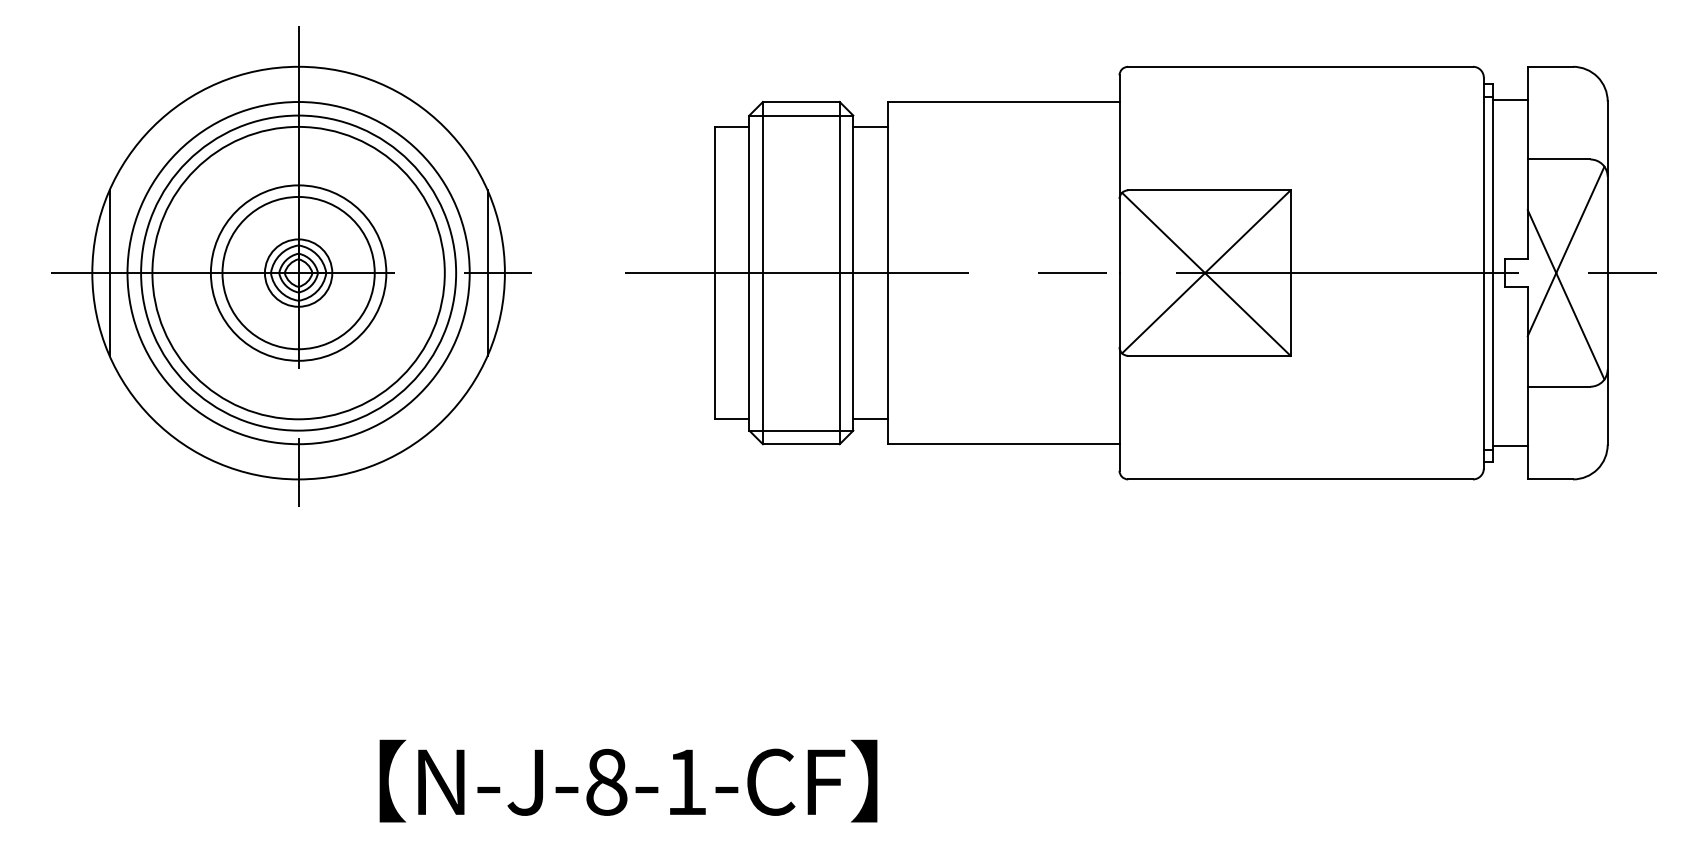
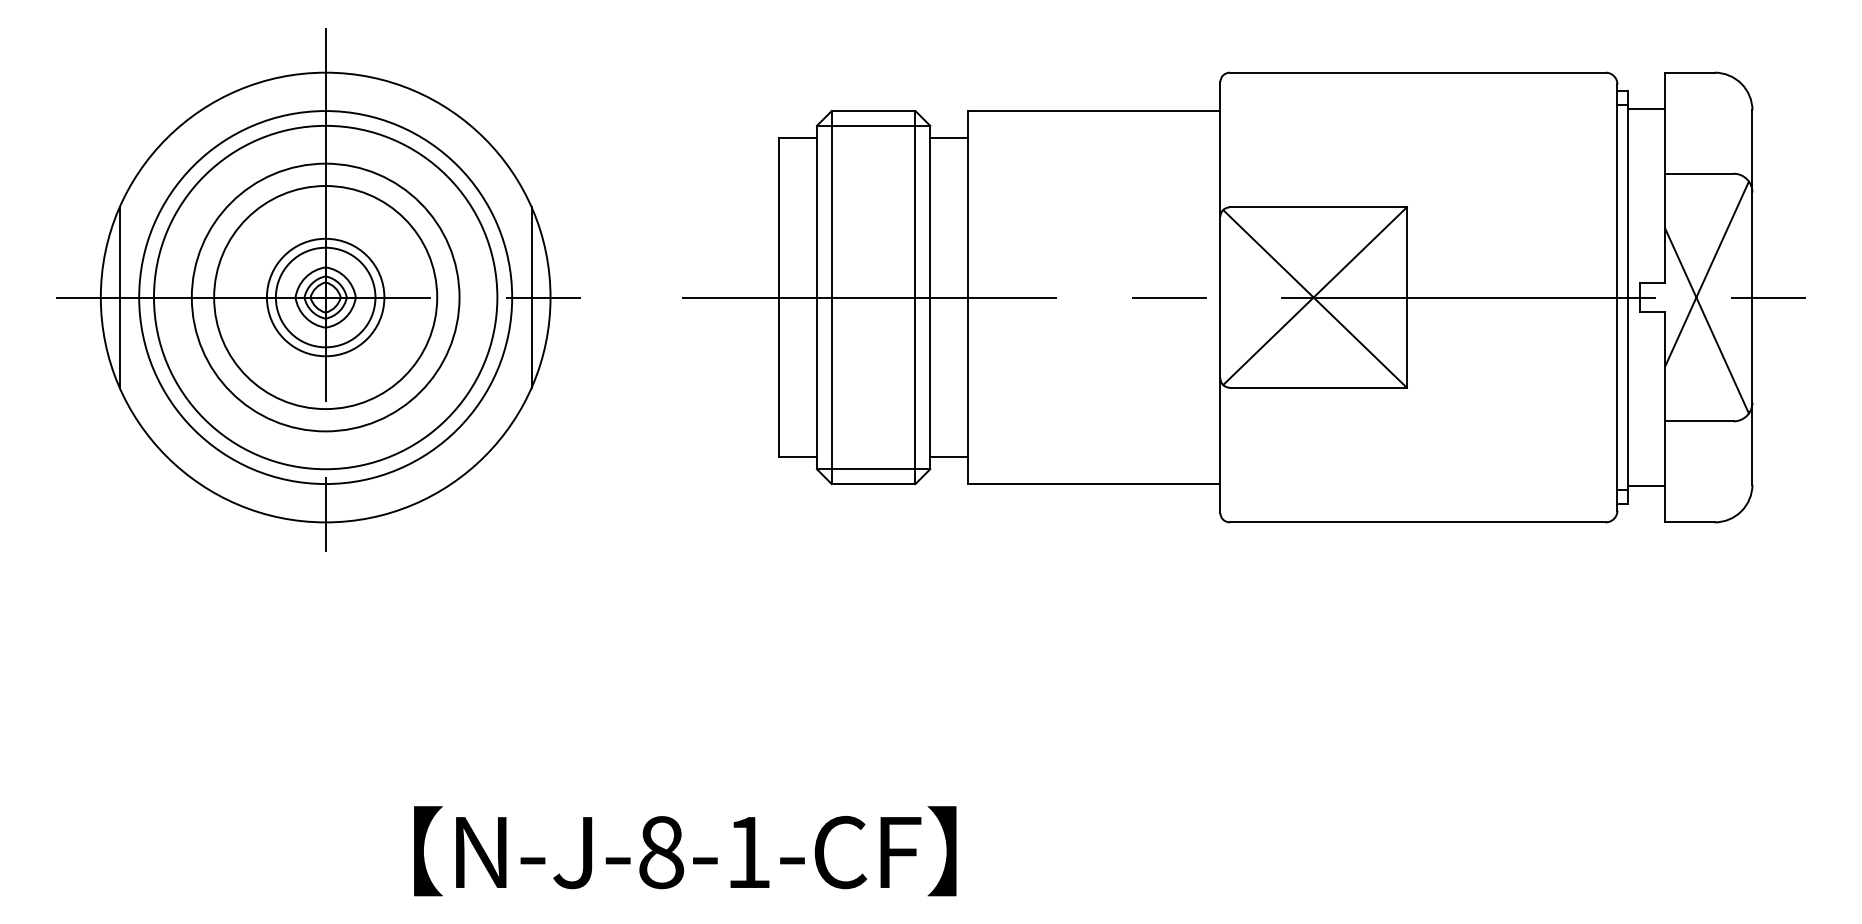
circle: (298, 273) -> (325, 297), size x0.6
circle: (298, 273) -> (325, 297), size x0.7
circle: (298, 273) -> (325, 297), size x1.4
circle: (298, 273) -> (325, 297), size x1.6

